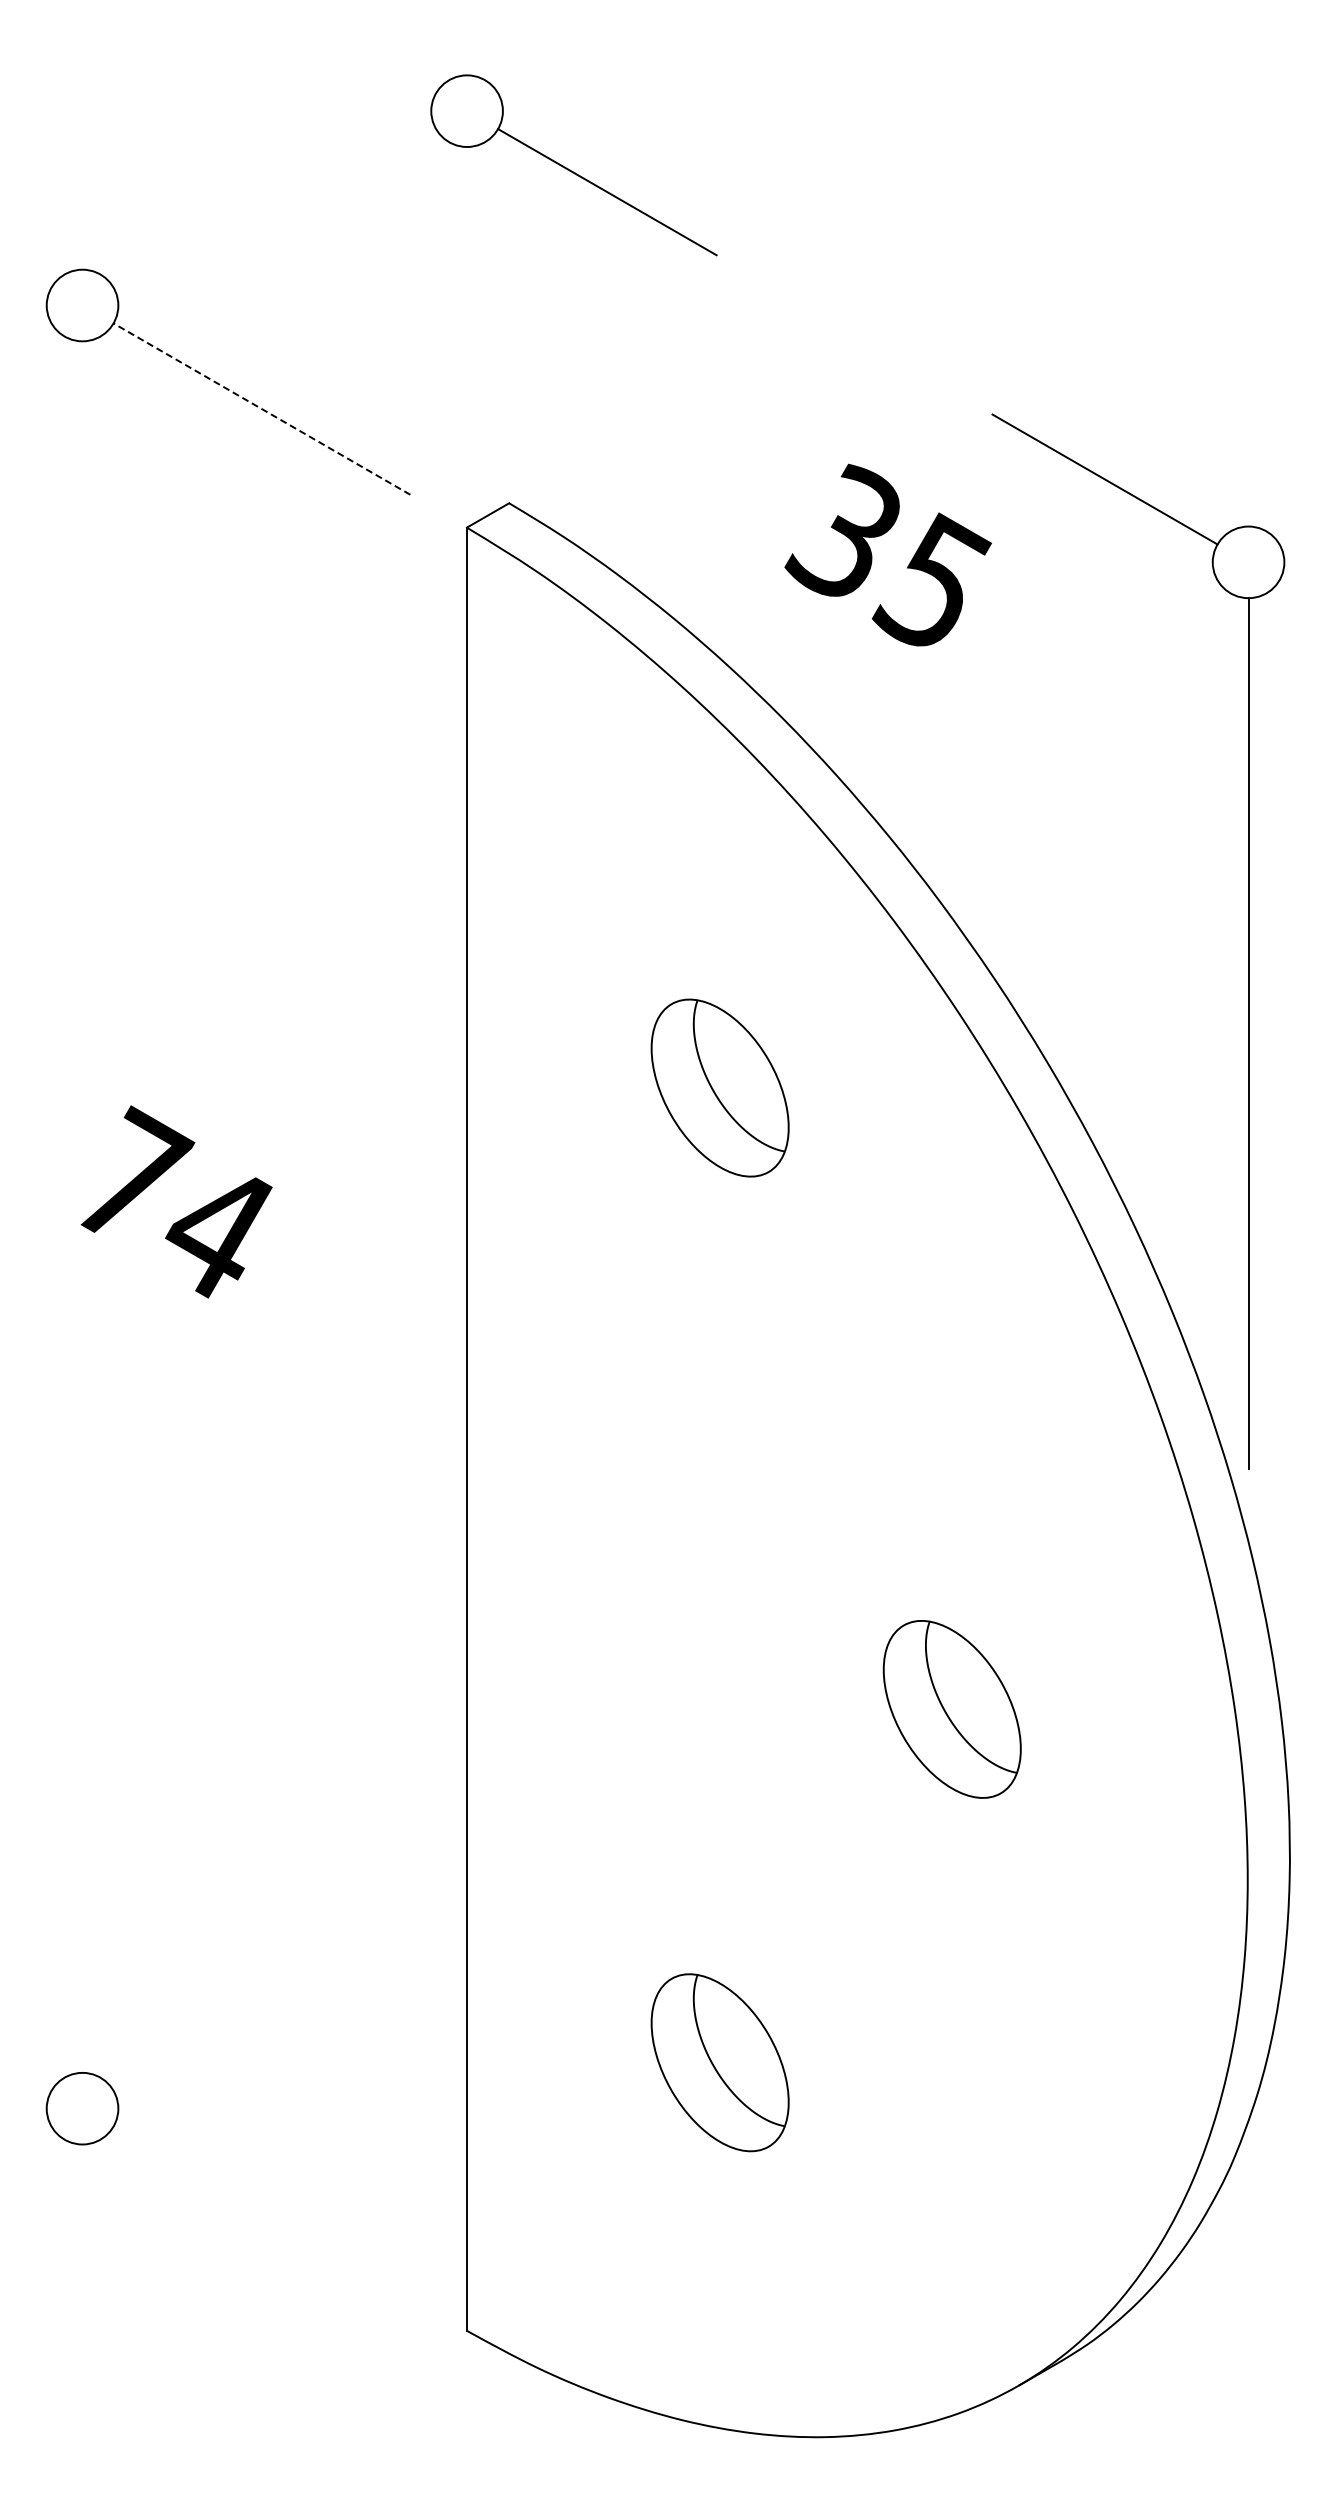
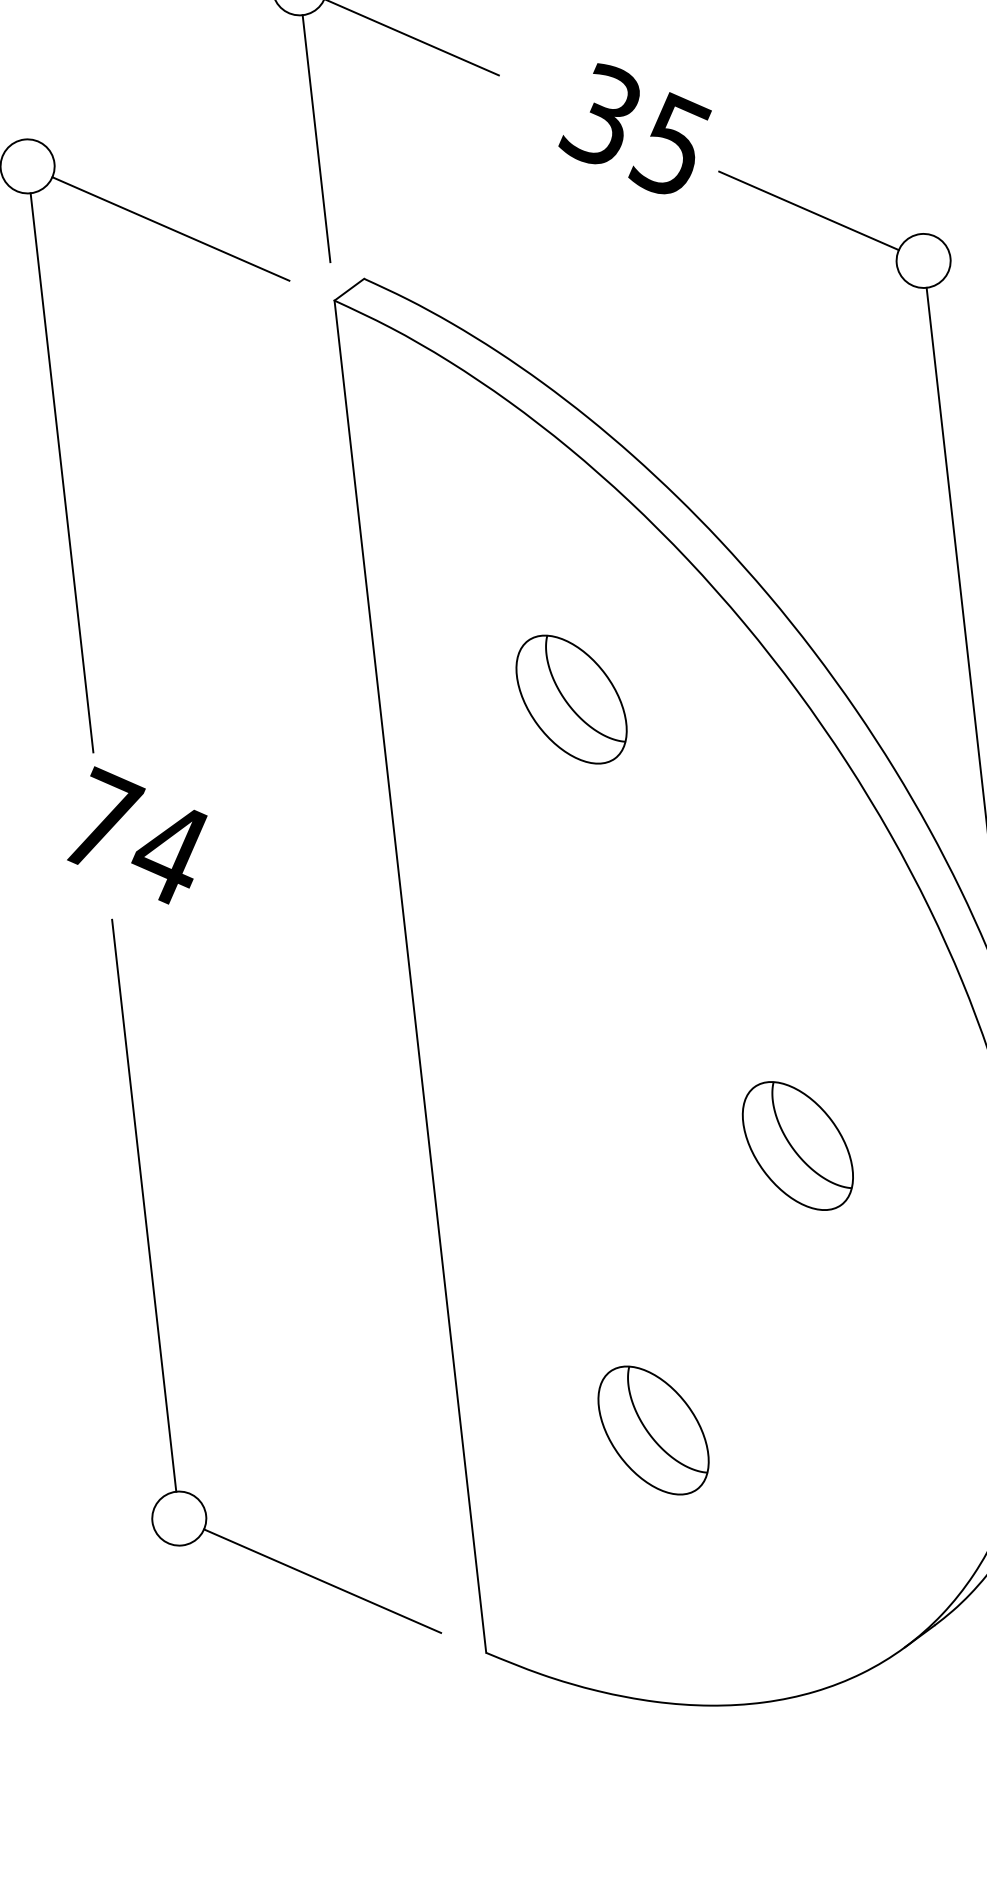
line: (467, 311) -> (316, 138), added
line: (261, 408) -> (170, 228), dashed -> solid
text: (887, 554) -> (634, 127), moved
line: (82, 713) -> (61, 472), added
text: (176, 1201) -> (136, 834), moved
line: (82, 1691) -> (144, 1205), added
line: (261, 2211) -> (322, 1580), added

